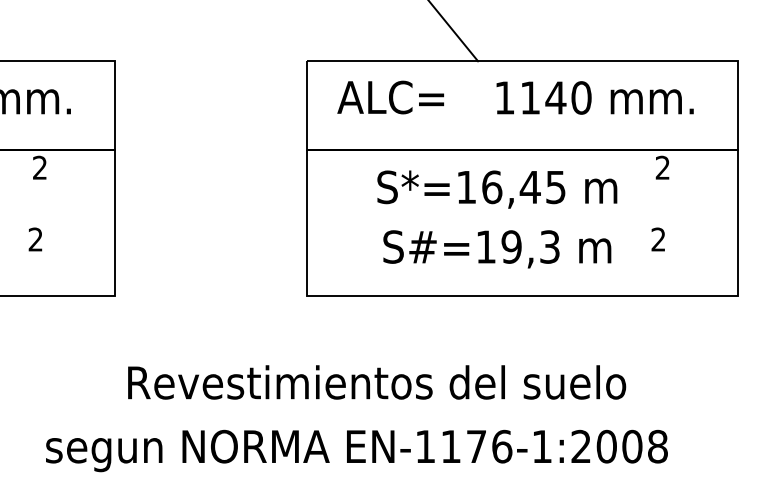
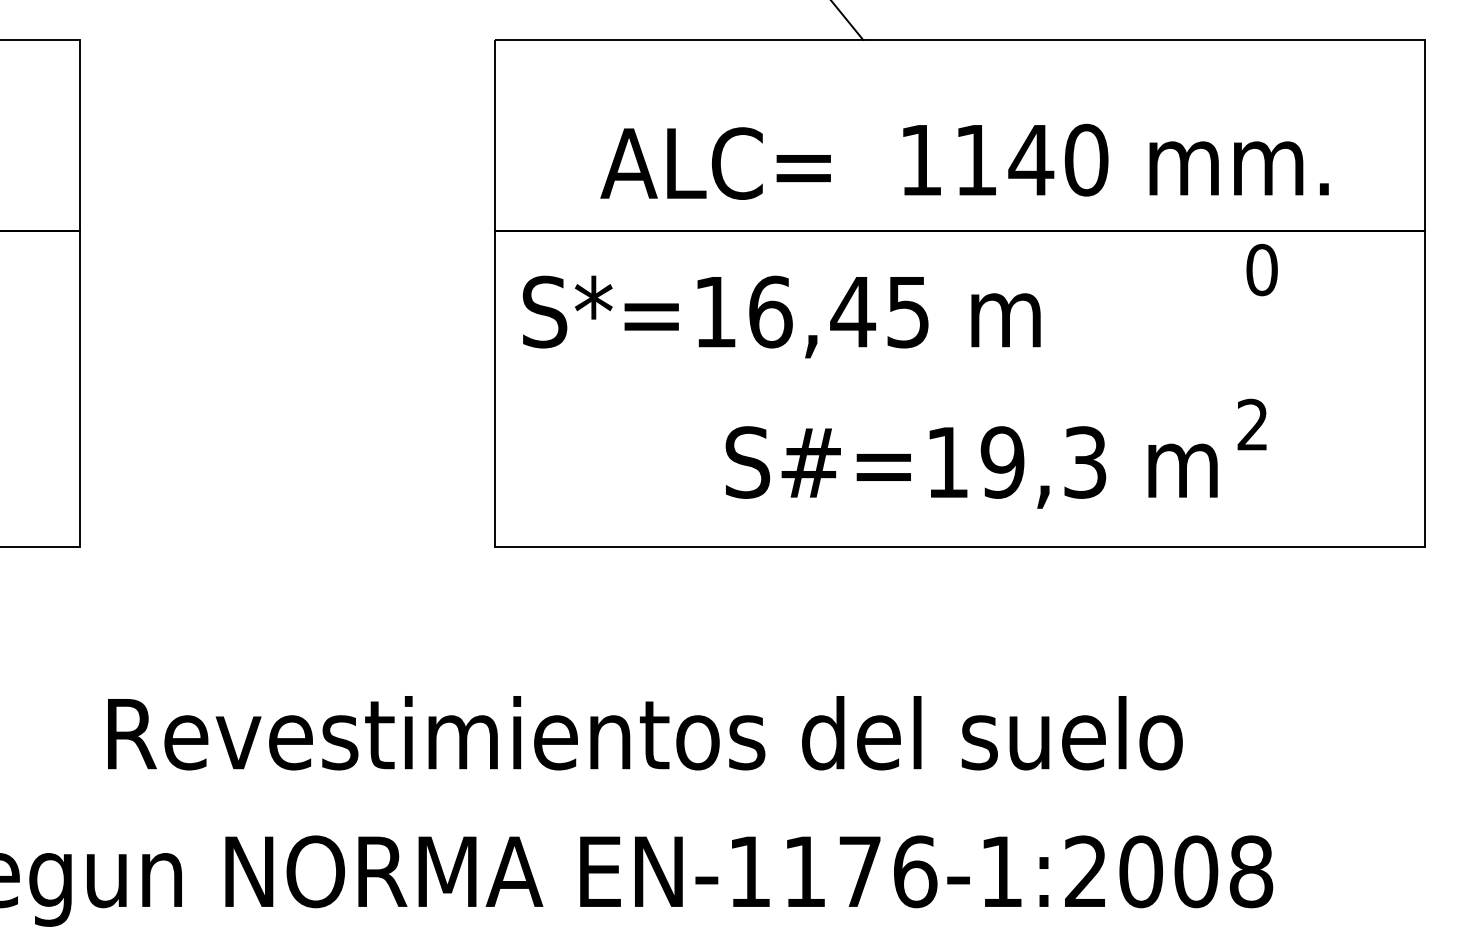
text: (390, 97) -> (715, 163), moved
text: (594, 97) -> (1114, 159), moved
text: (662, 167) -> (1261, 269), 2 -> 0
text: (497, 189) -> (782, 316), moved
text: (497, 249) -> (972, 467), moved

